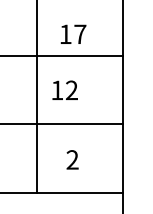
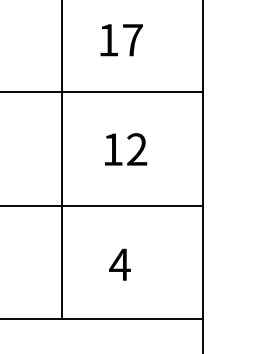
text: (73, 33) -> (121, 38), moved
text: (64, 89) -> (124, 148), moved
text: (72, 159) -> (119, 263), 2 -> 4

